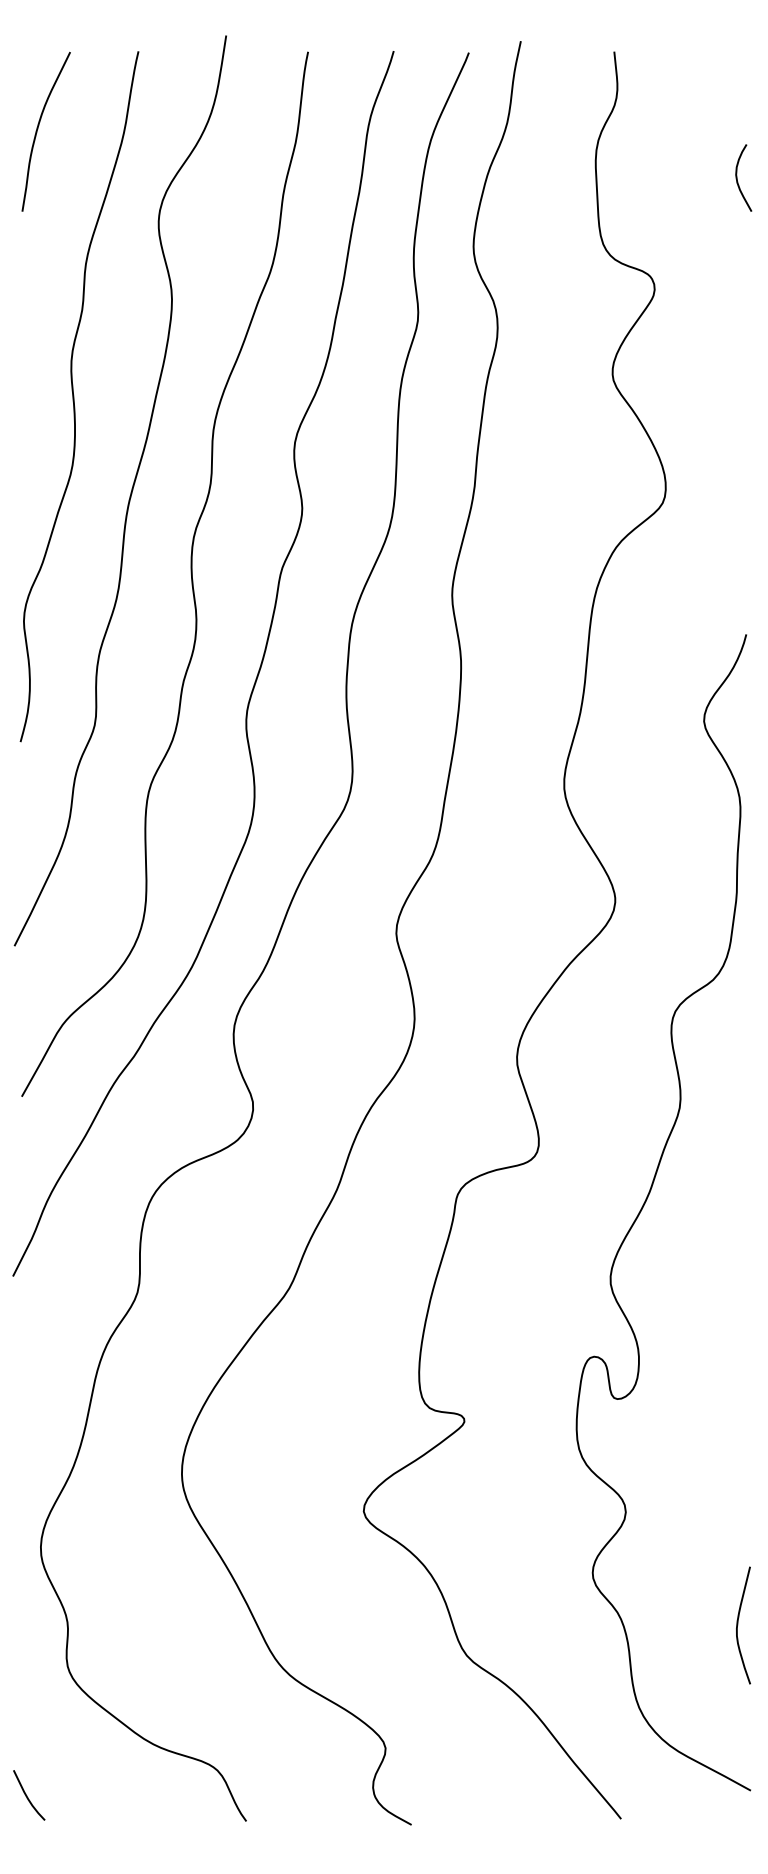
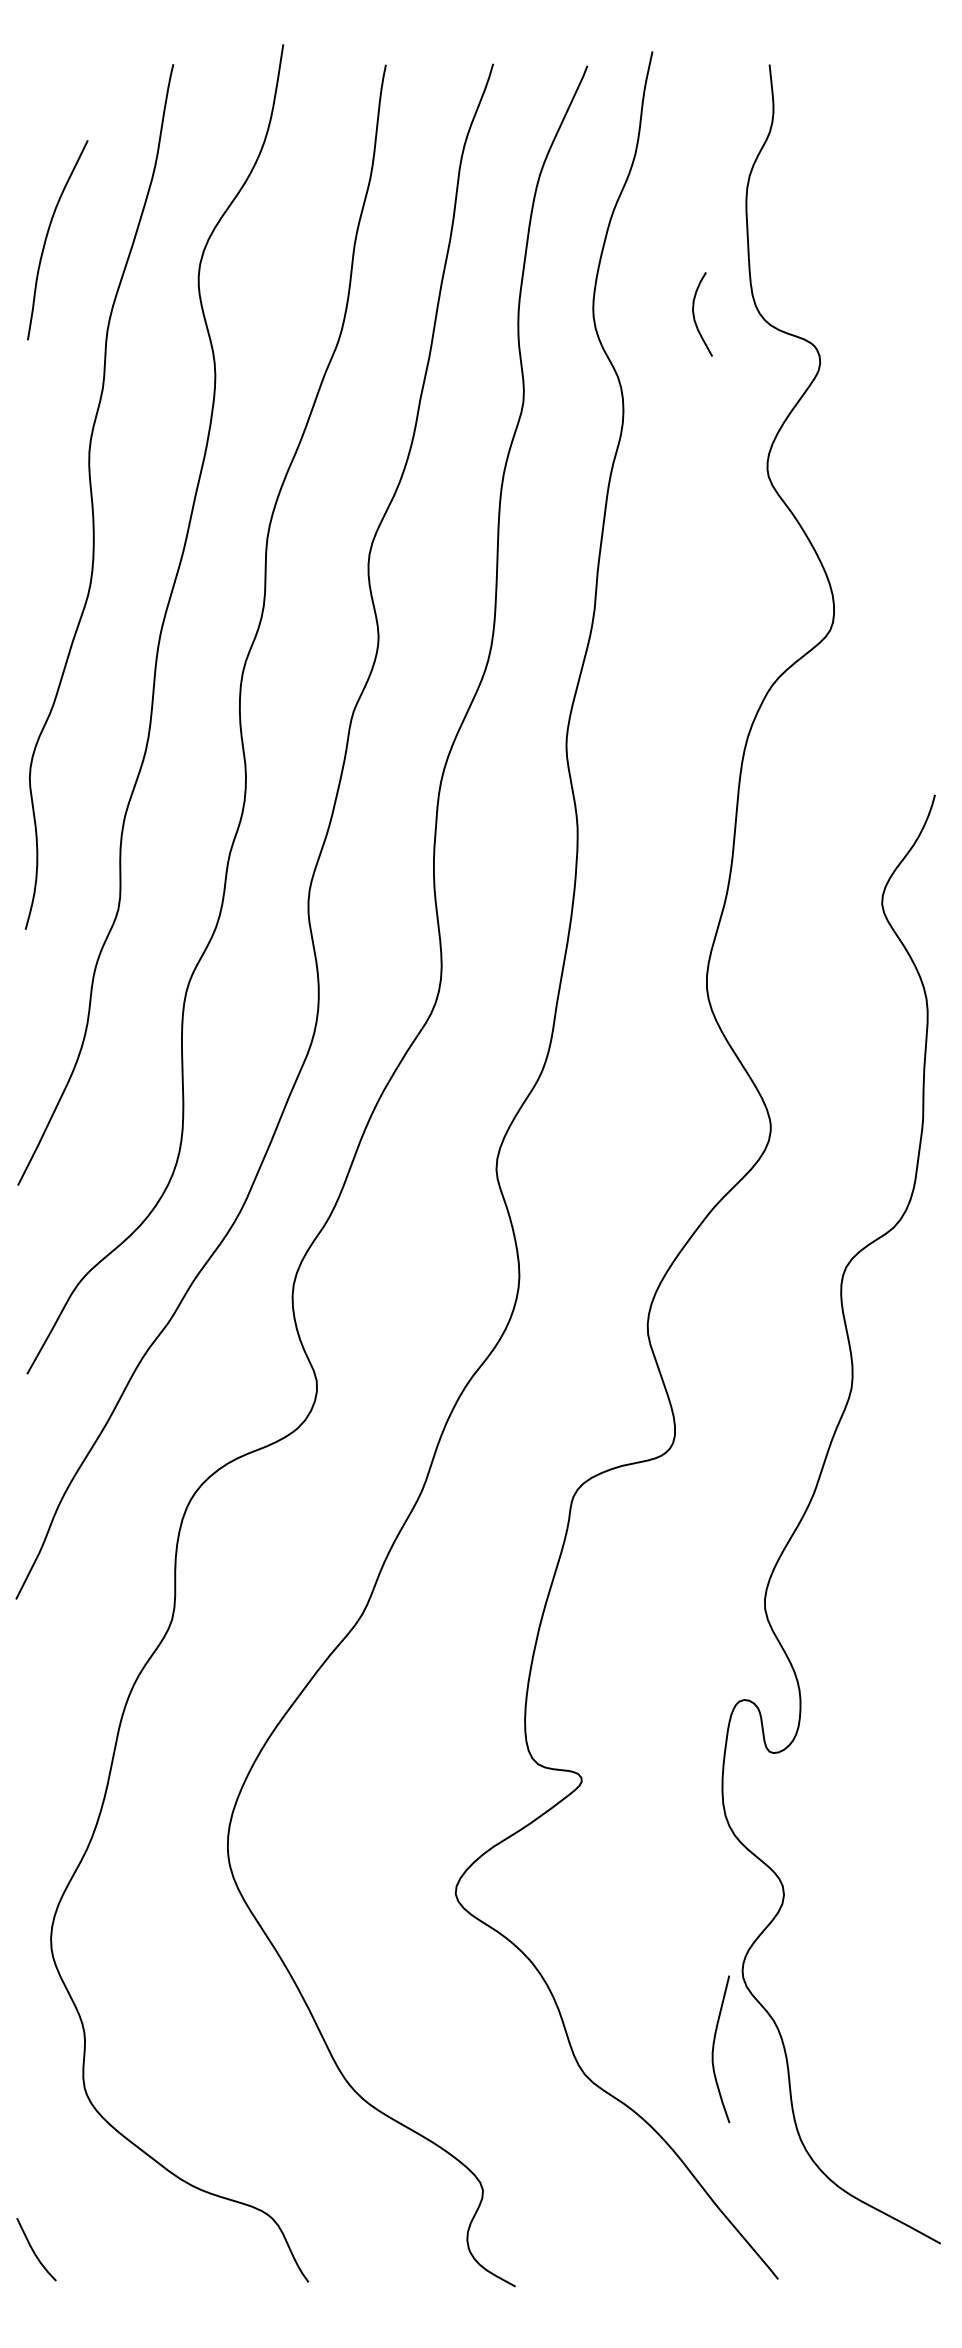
curve: (38, 129) -> (48, 237), moved
curve: (737, 177) -> (694, 313), moved
curve: (738, 1625) -> (714, 2049), moved

